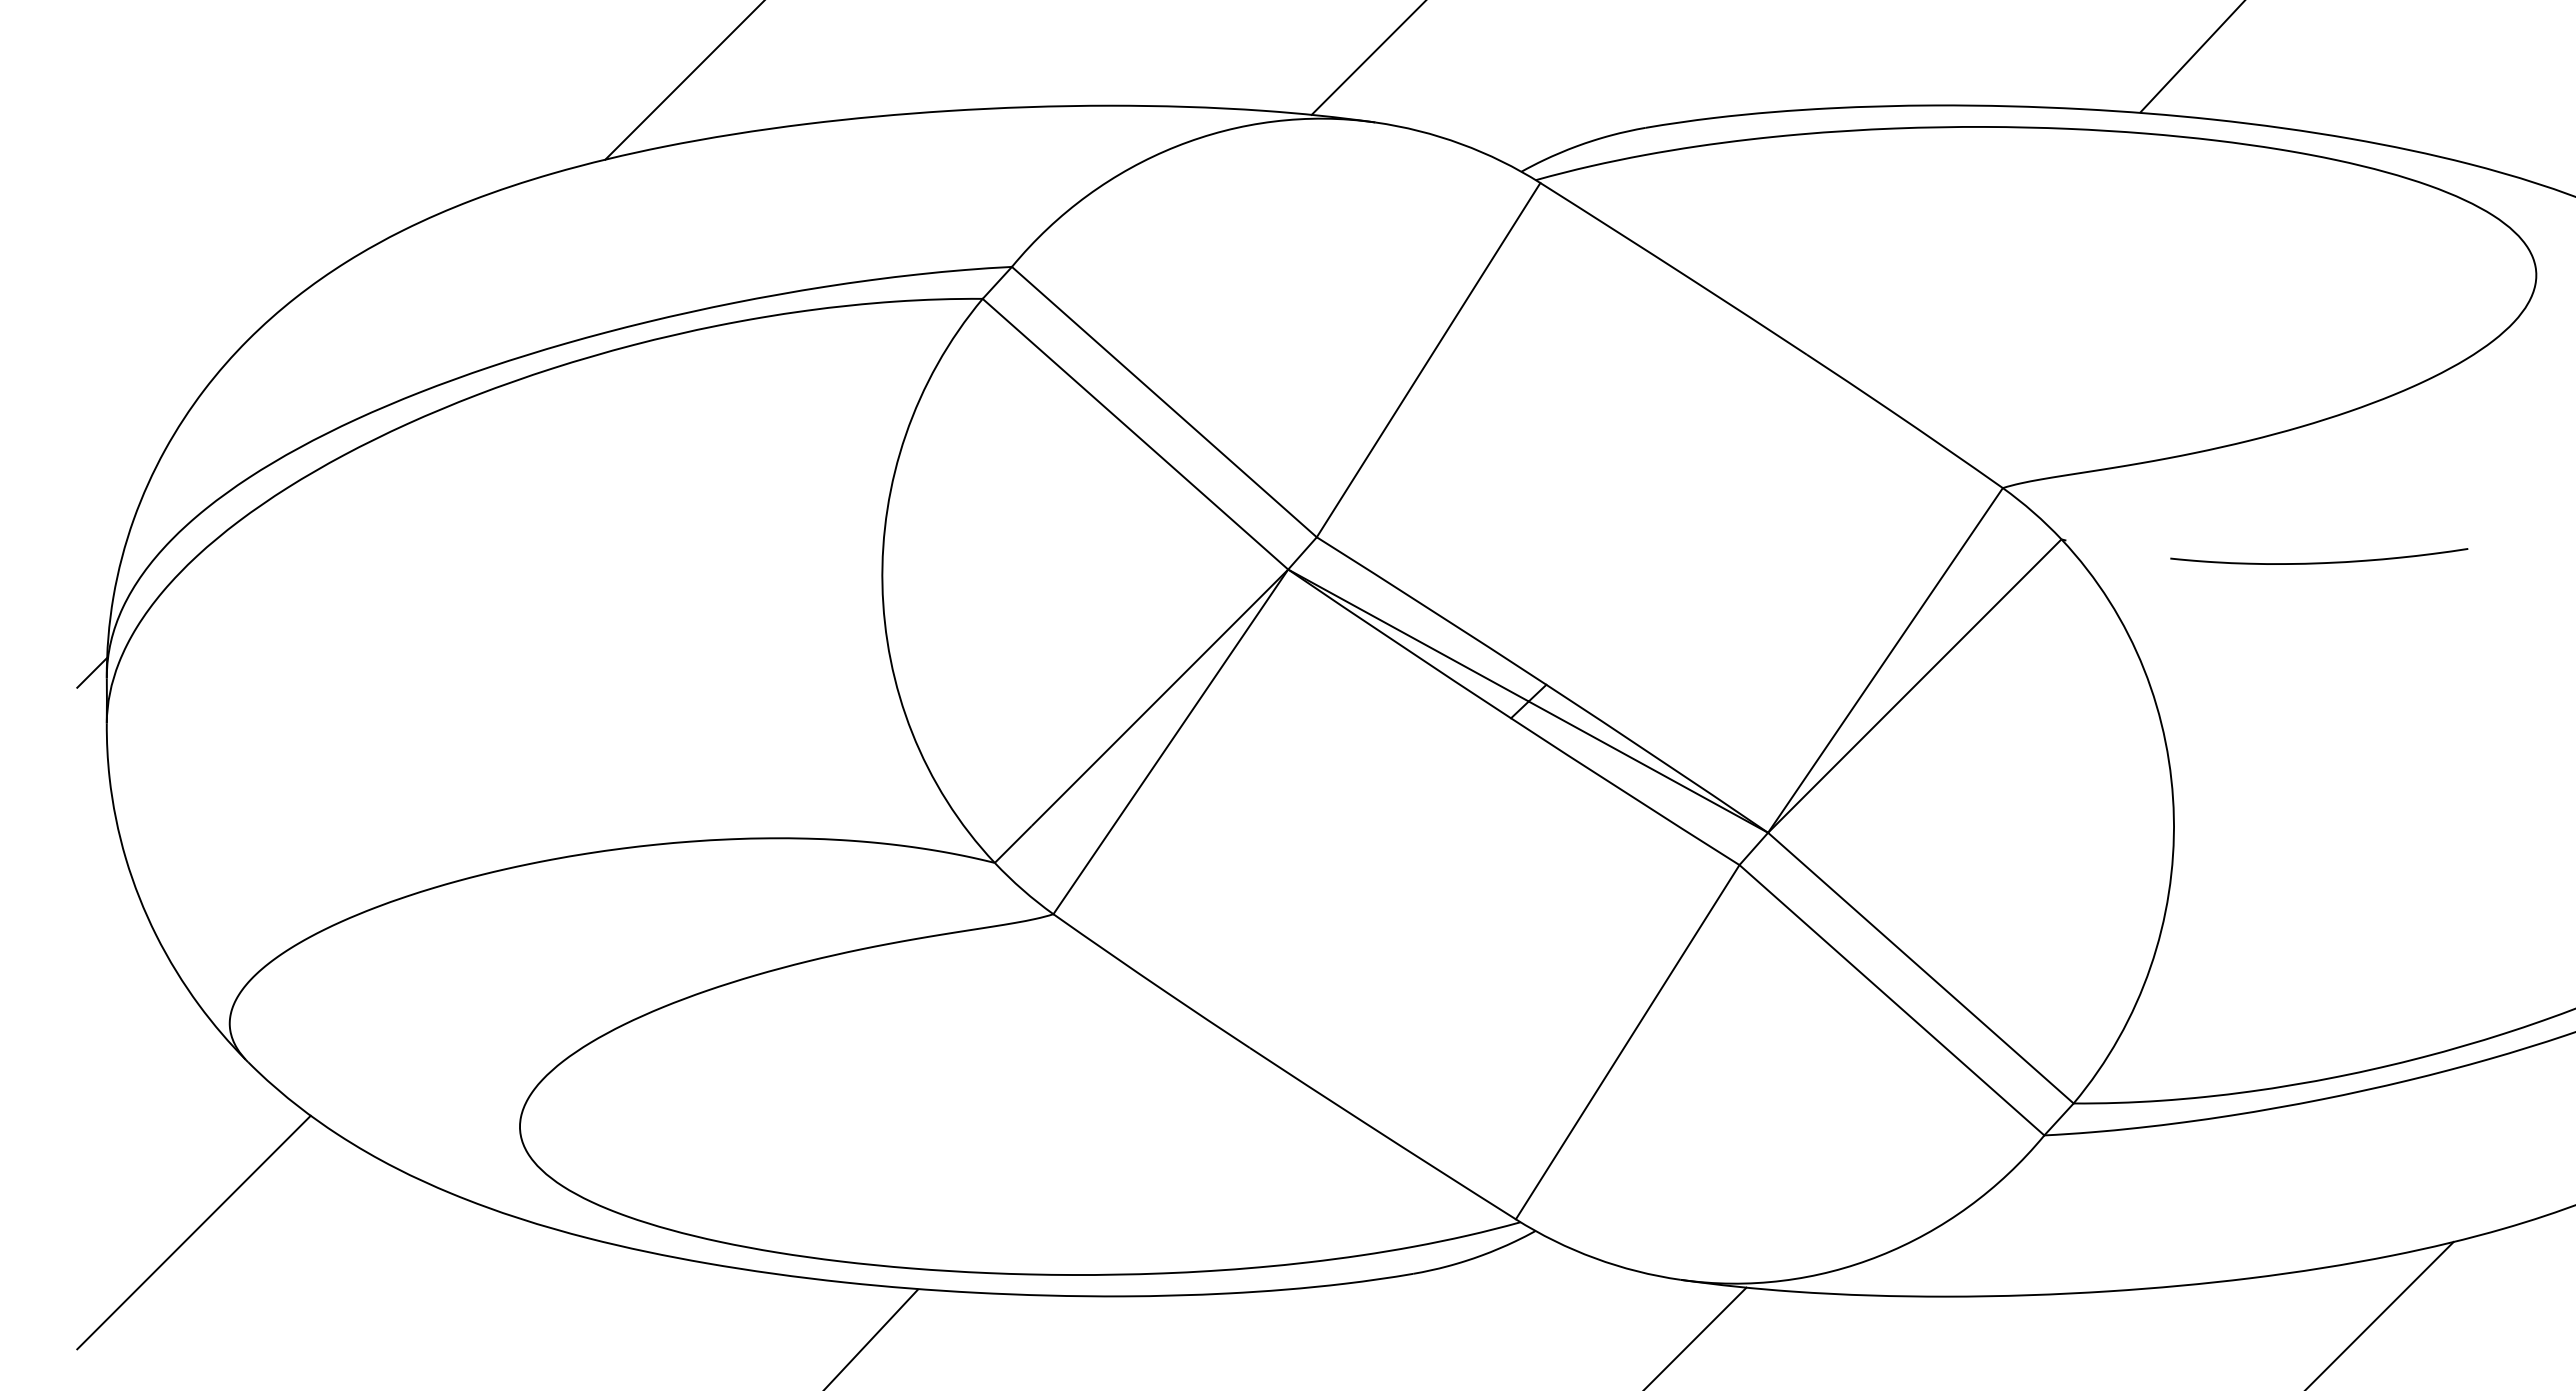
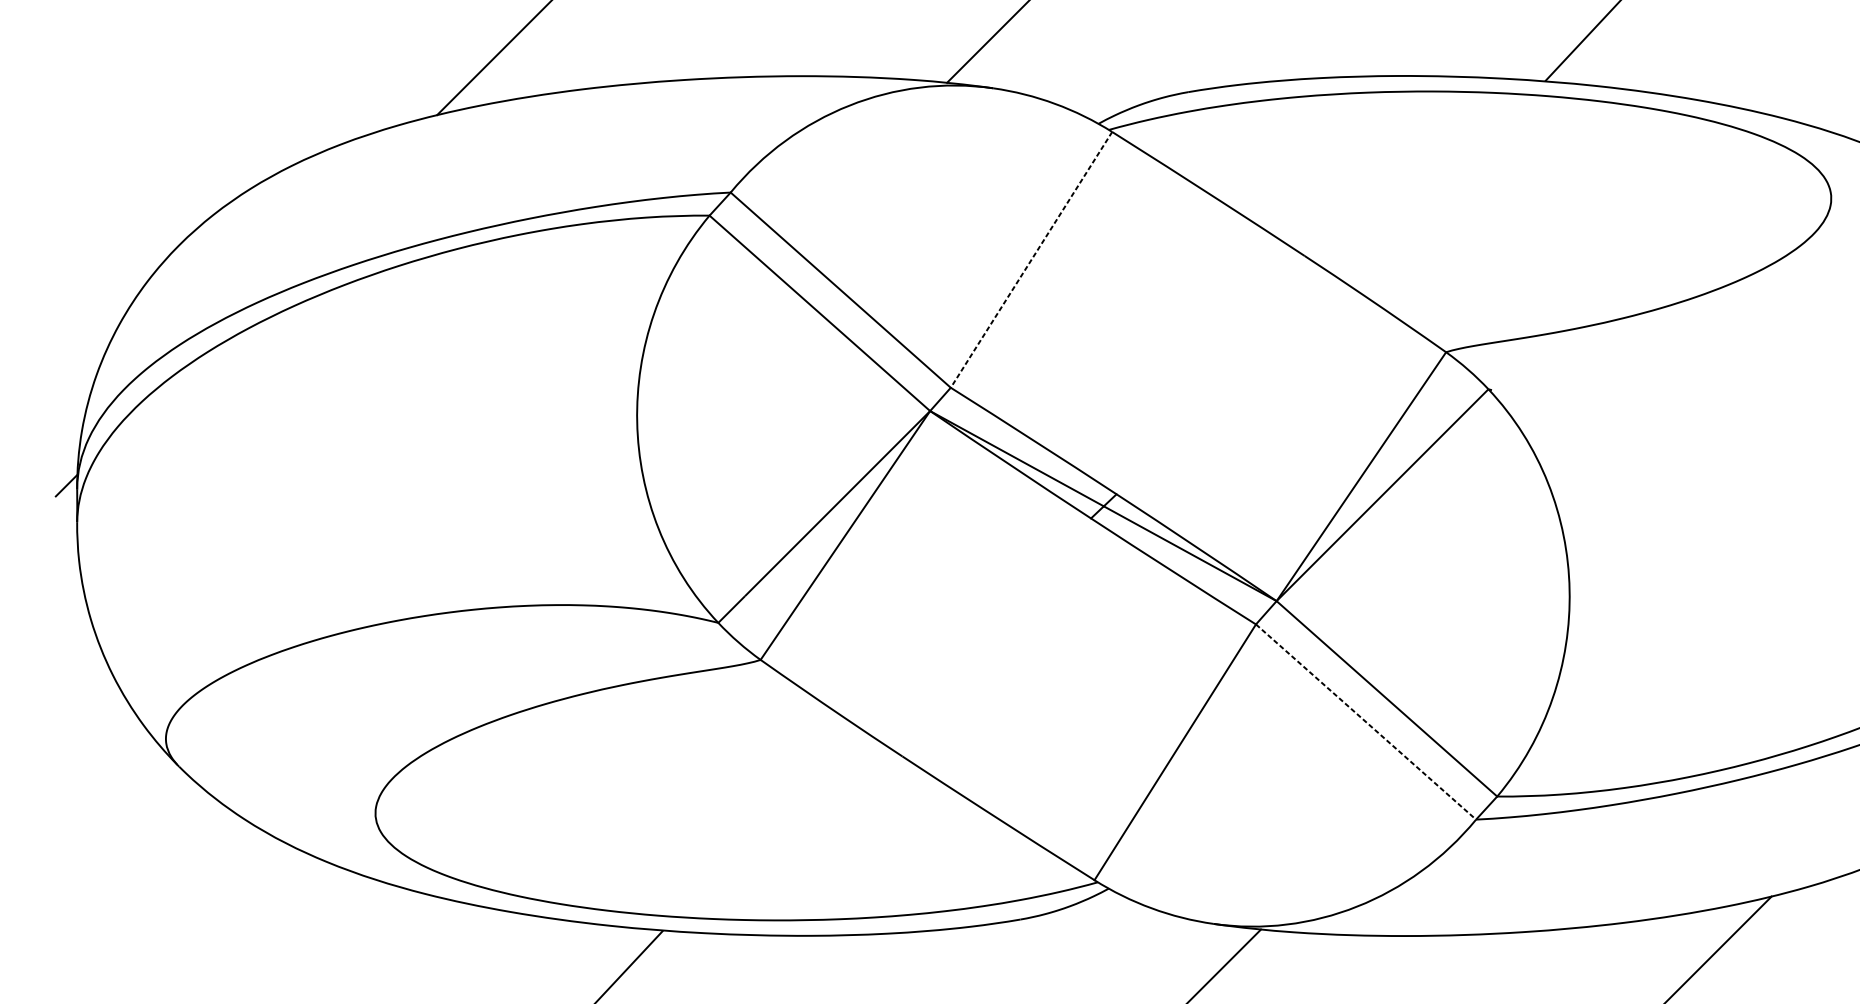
line: (1428, 360) -> (1031, 260), solid -> dashed
curve: (2319, 562) -> (1674, 405), removed
line: (1891, 1000) -> (1365, 722), solid -> dashed
line: (193, 1232) -> (139, 889), removed

